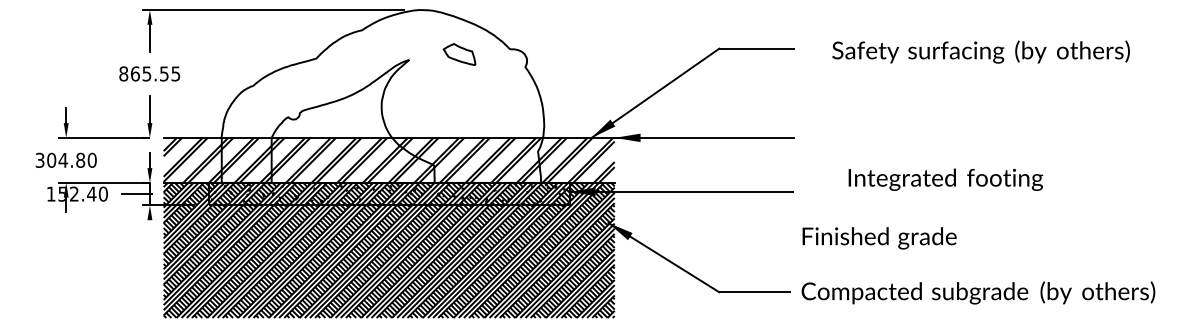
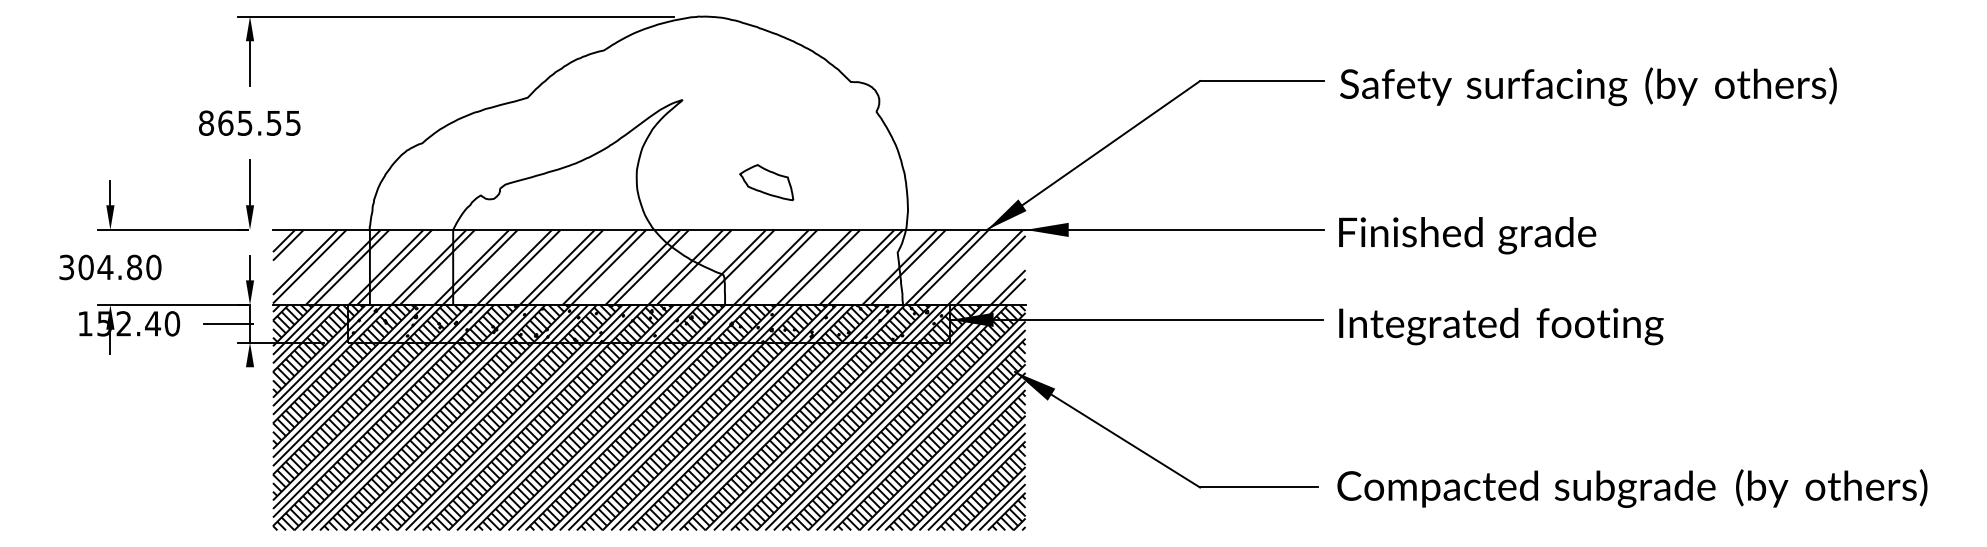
text: (980, 51) -> (1587, 85), moved
part: (459, 54) -> (766, 182), moved
text: (945, 179) -> (1500, 326), moved
text: (879, 238) -> (1467, 235), moved

